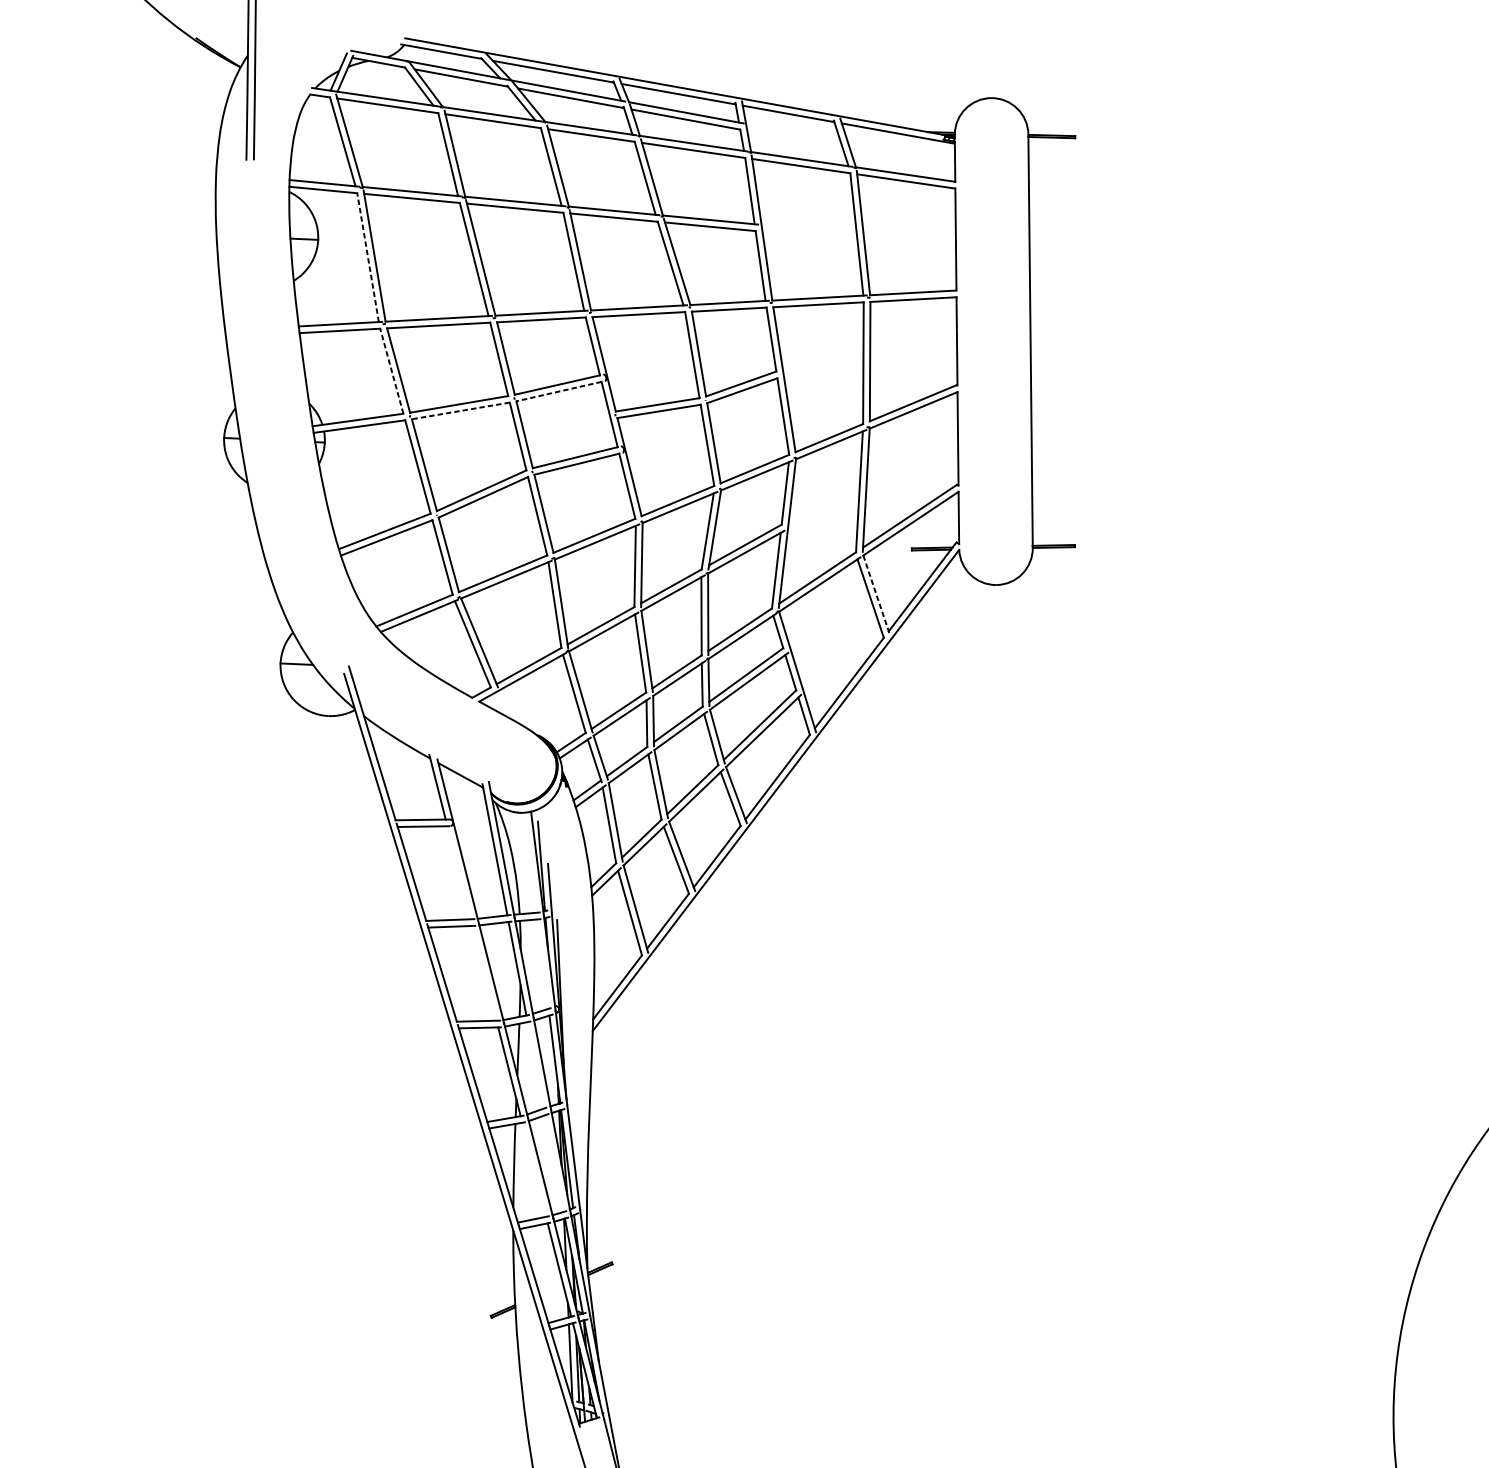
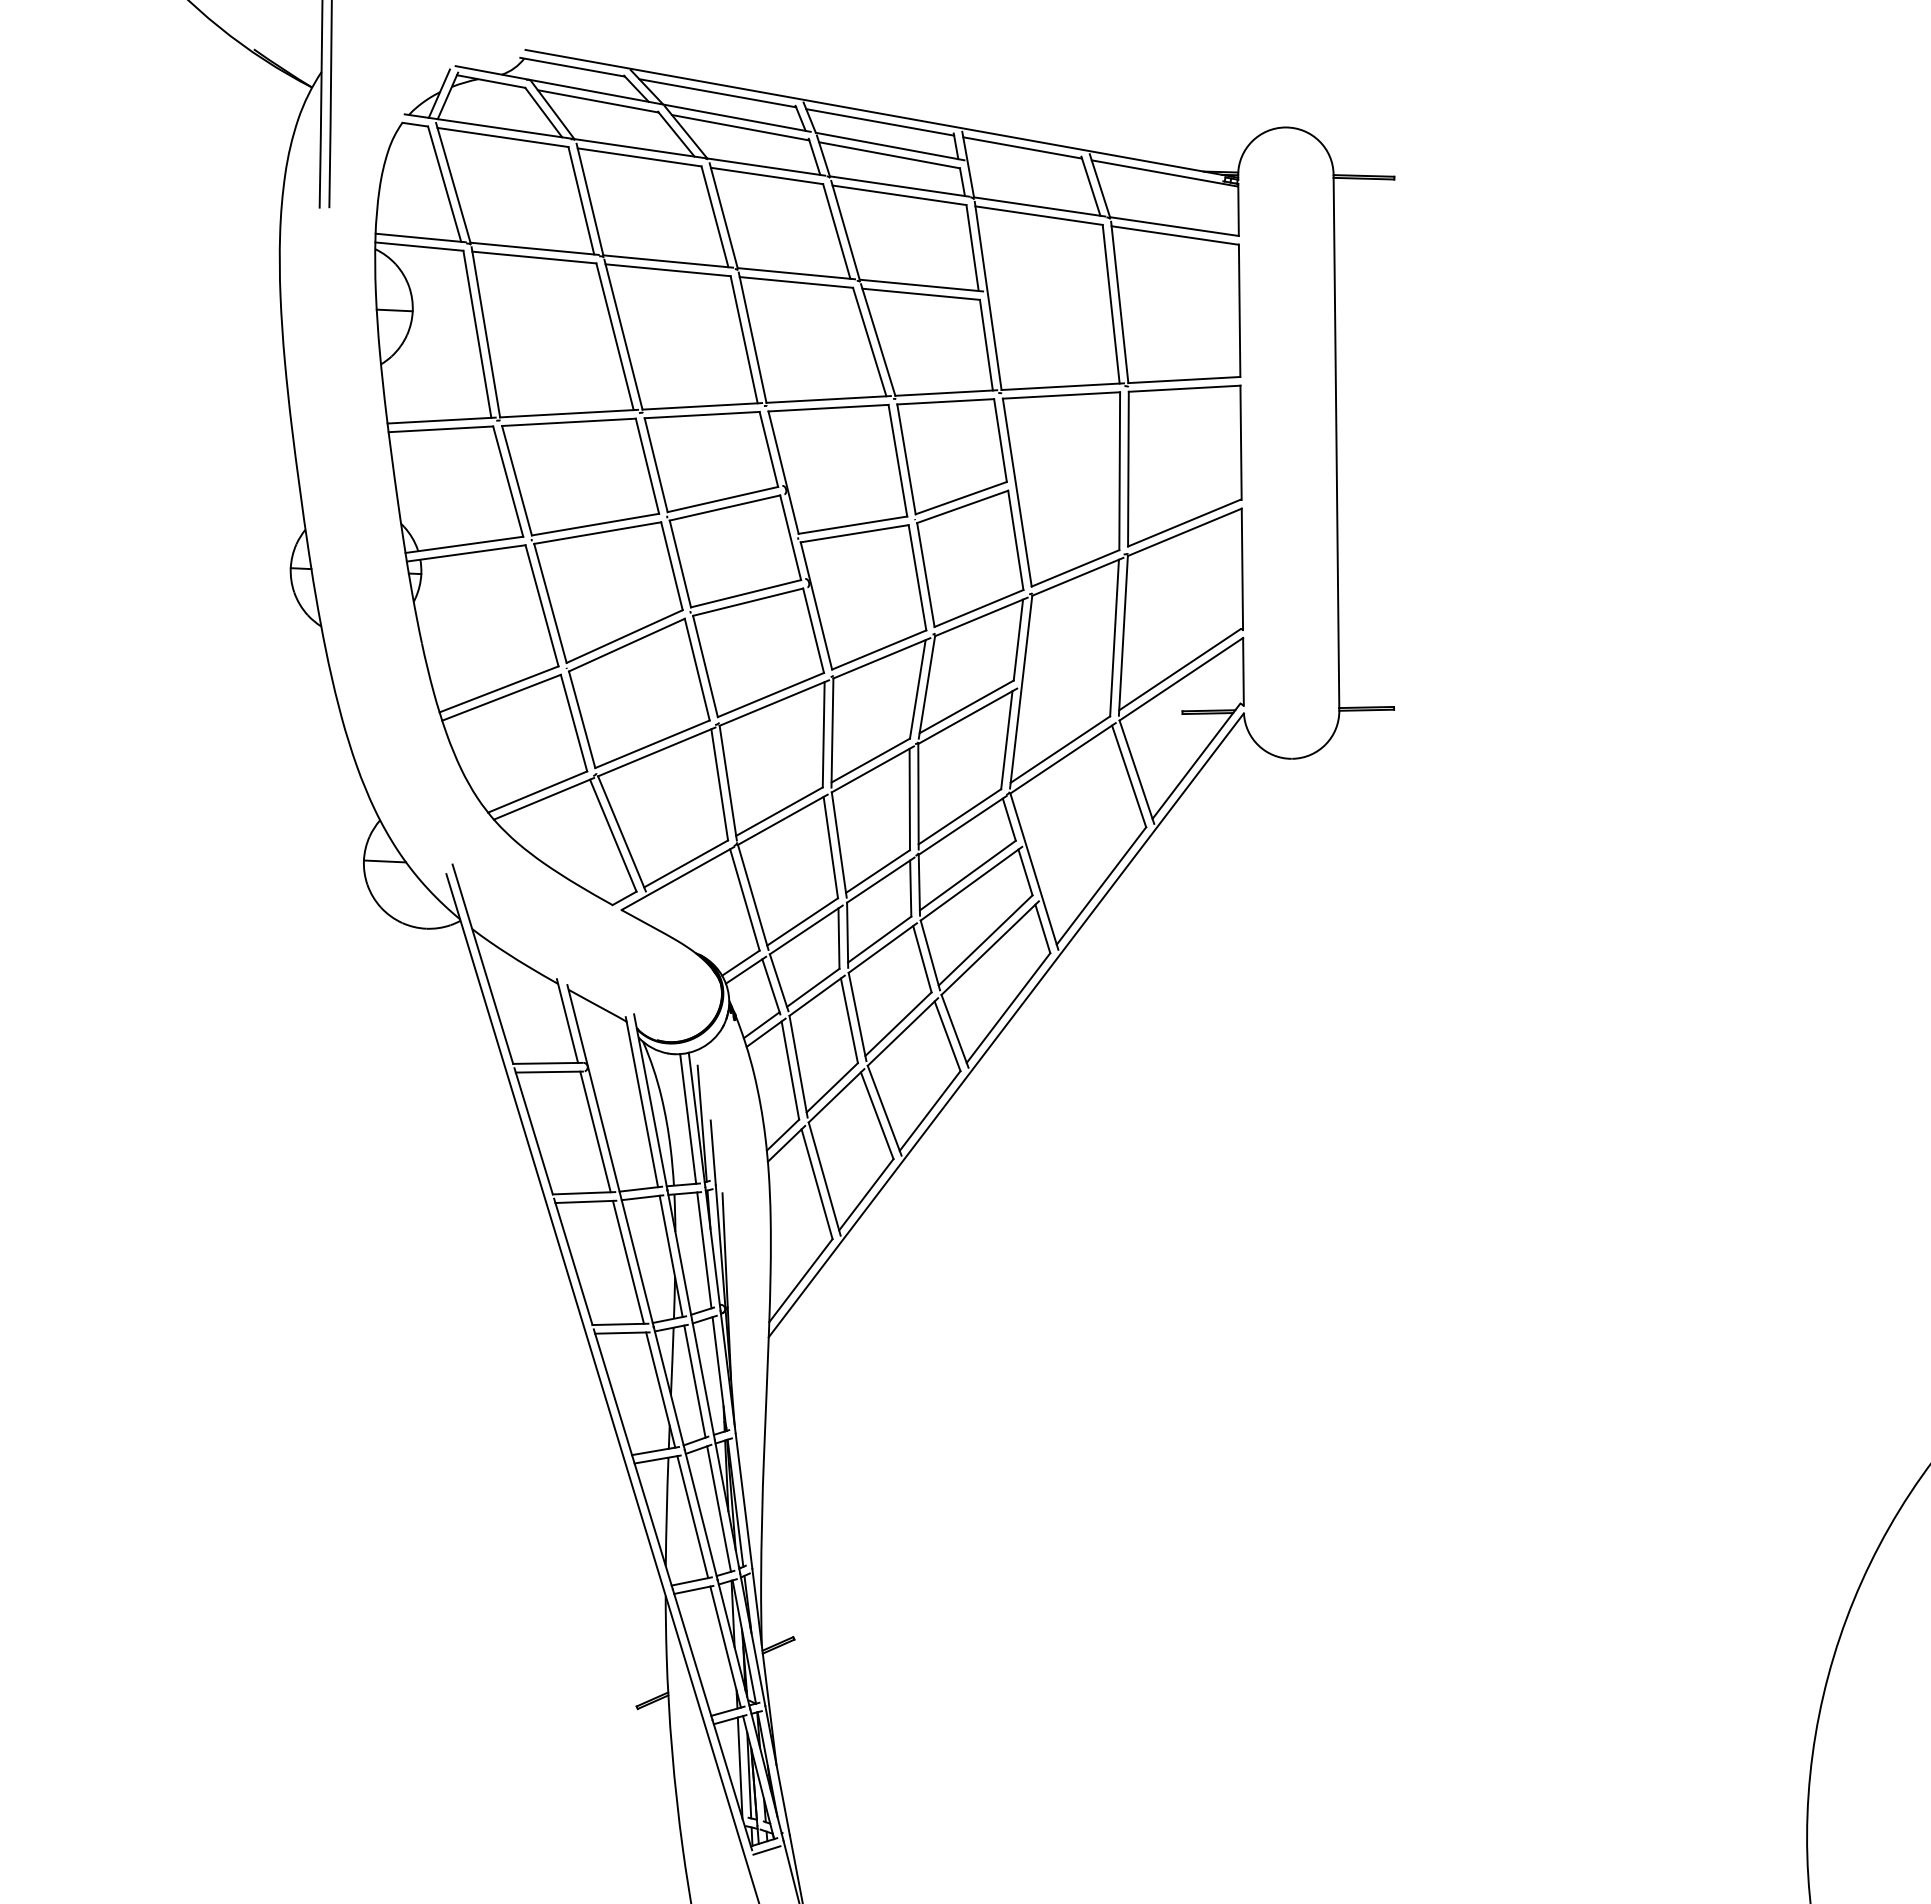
line: (368, 257) -> (477, 334), dashed -> solid
line: (392, 371) -> (508, 481), dashed -> solid
line: (558, 391) -> (724, 508), dashed -> solid
line: (460, 411) -> (597, 533), dashed -> solid
line: (877, 595) -> (1137, 772), dashed -> solid
line: (530, 862) -> (688, 1118), added
line: (459, 872) -> (595, 1131), added
line: (543, 964) -> (704, 1250), added
line: (483, 972) -> (627, 1261), added
line: (535, 1065) -> (694, 1381), added
line: (554, 1163) -> (719, 1508), added
line: (533, 1170) -> (692, 1517), added
line: (591, 1426) -> (766, 1850), added

